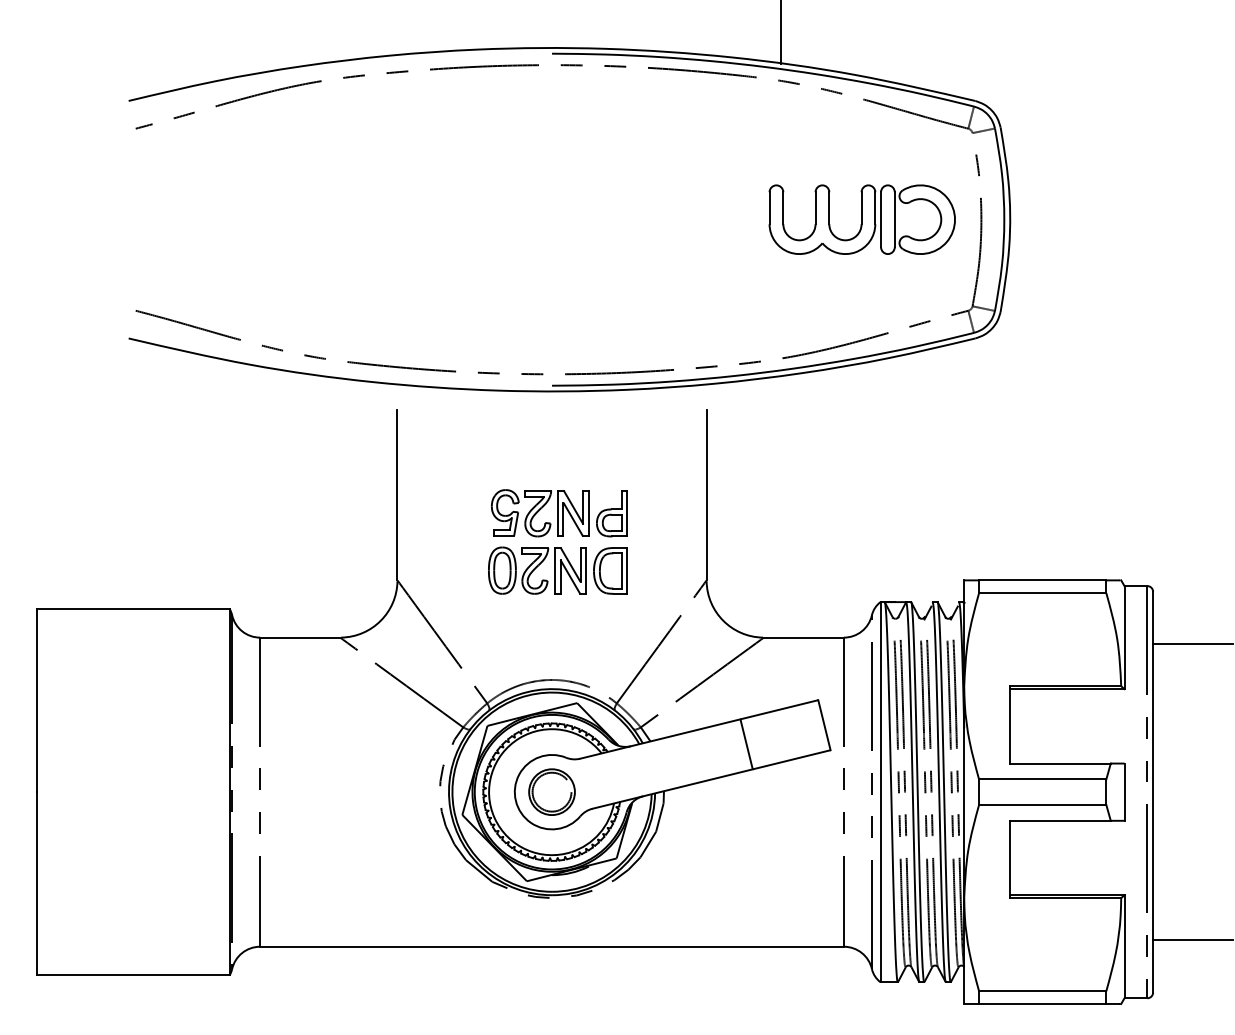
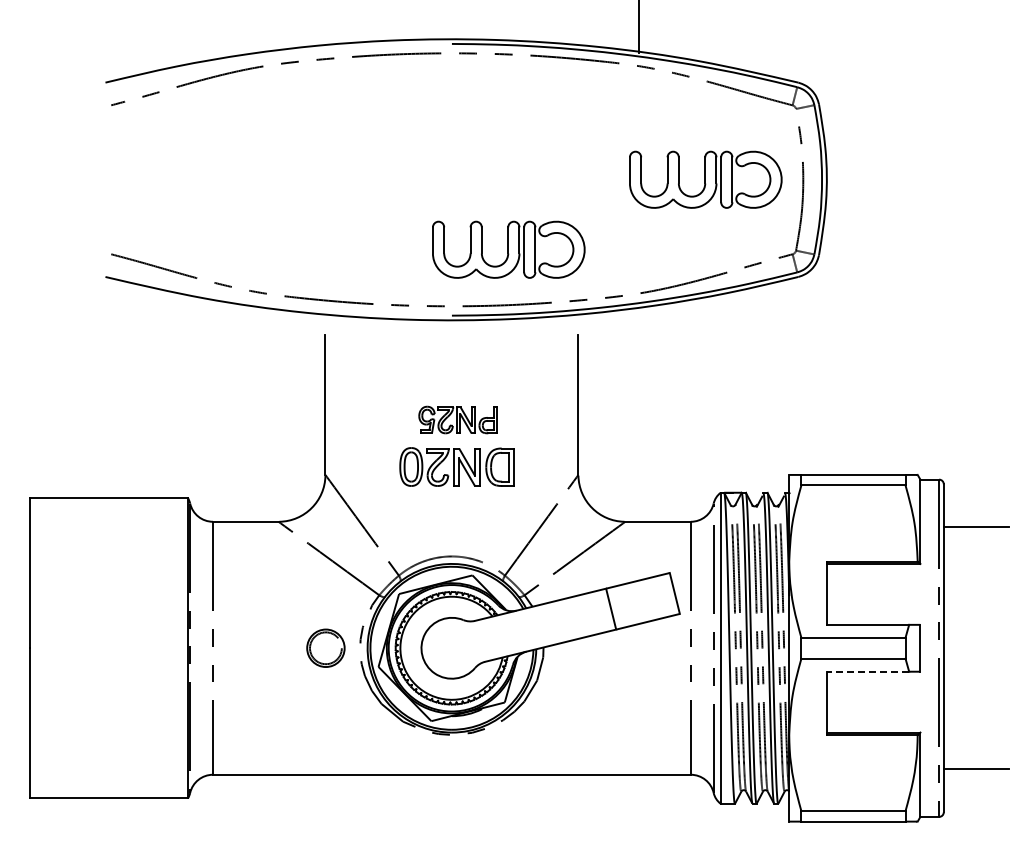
part: (621, 304) -> (508, 249), added
part: (558, 512) -> (457, 419), size x0.7
part: (551, 791) -> (325, 647), moved
line: (1059, 820) -> (867, 671), solid -> dashed

